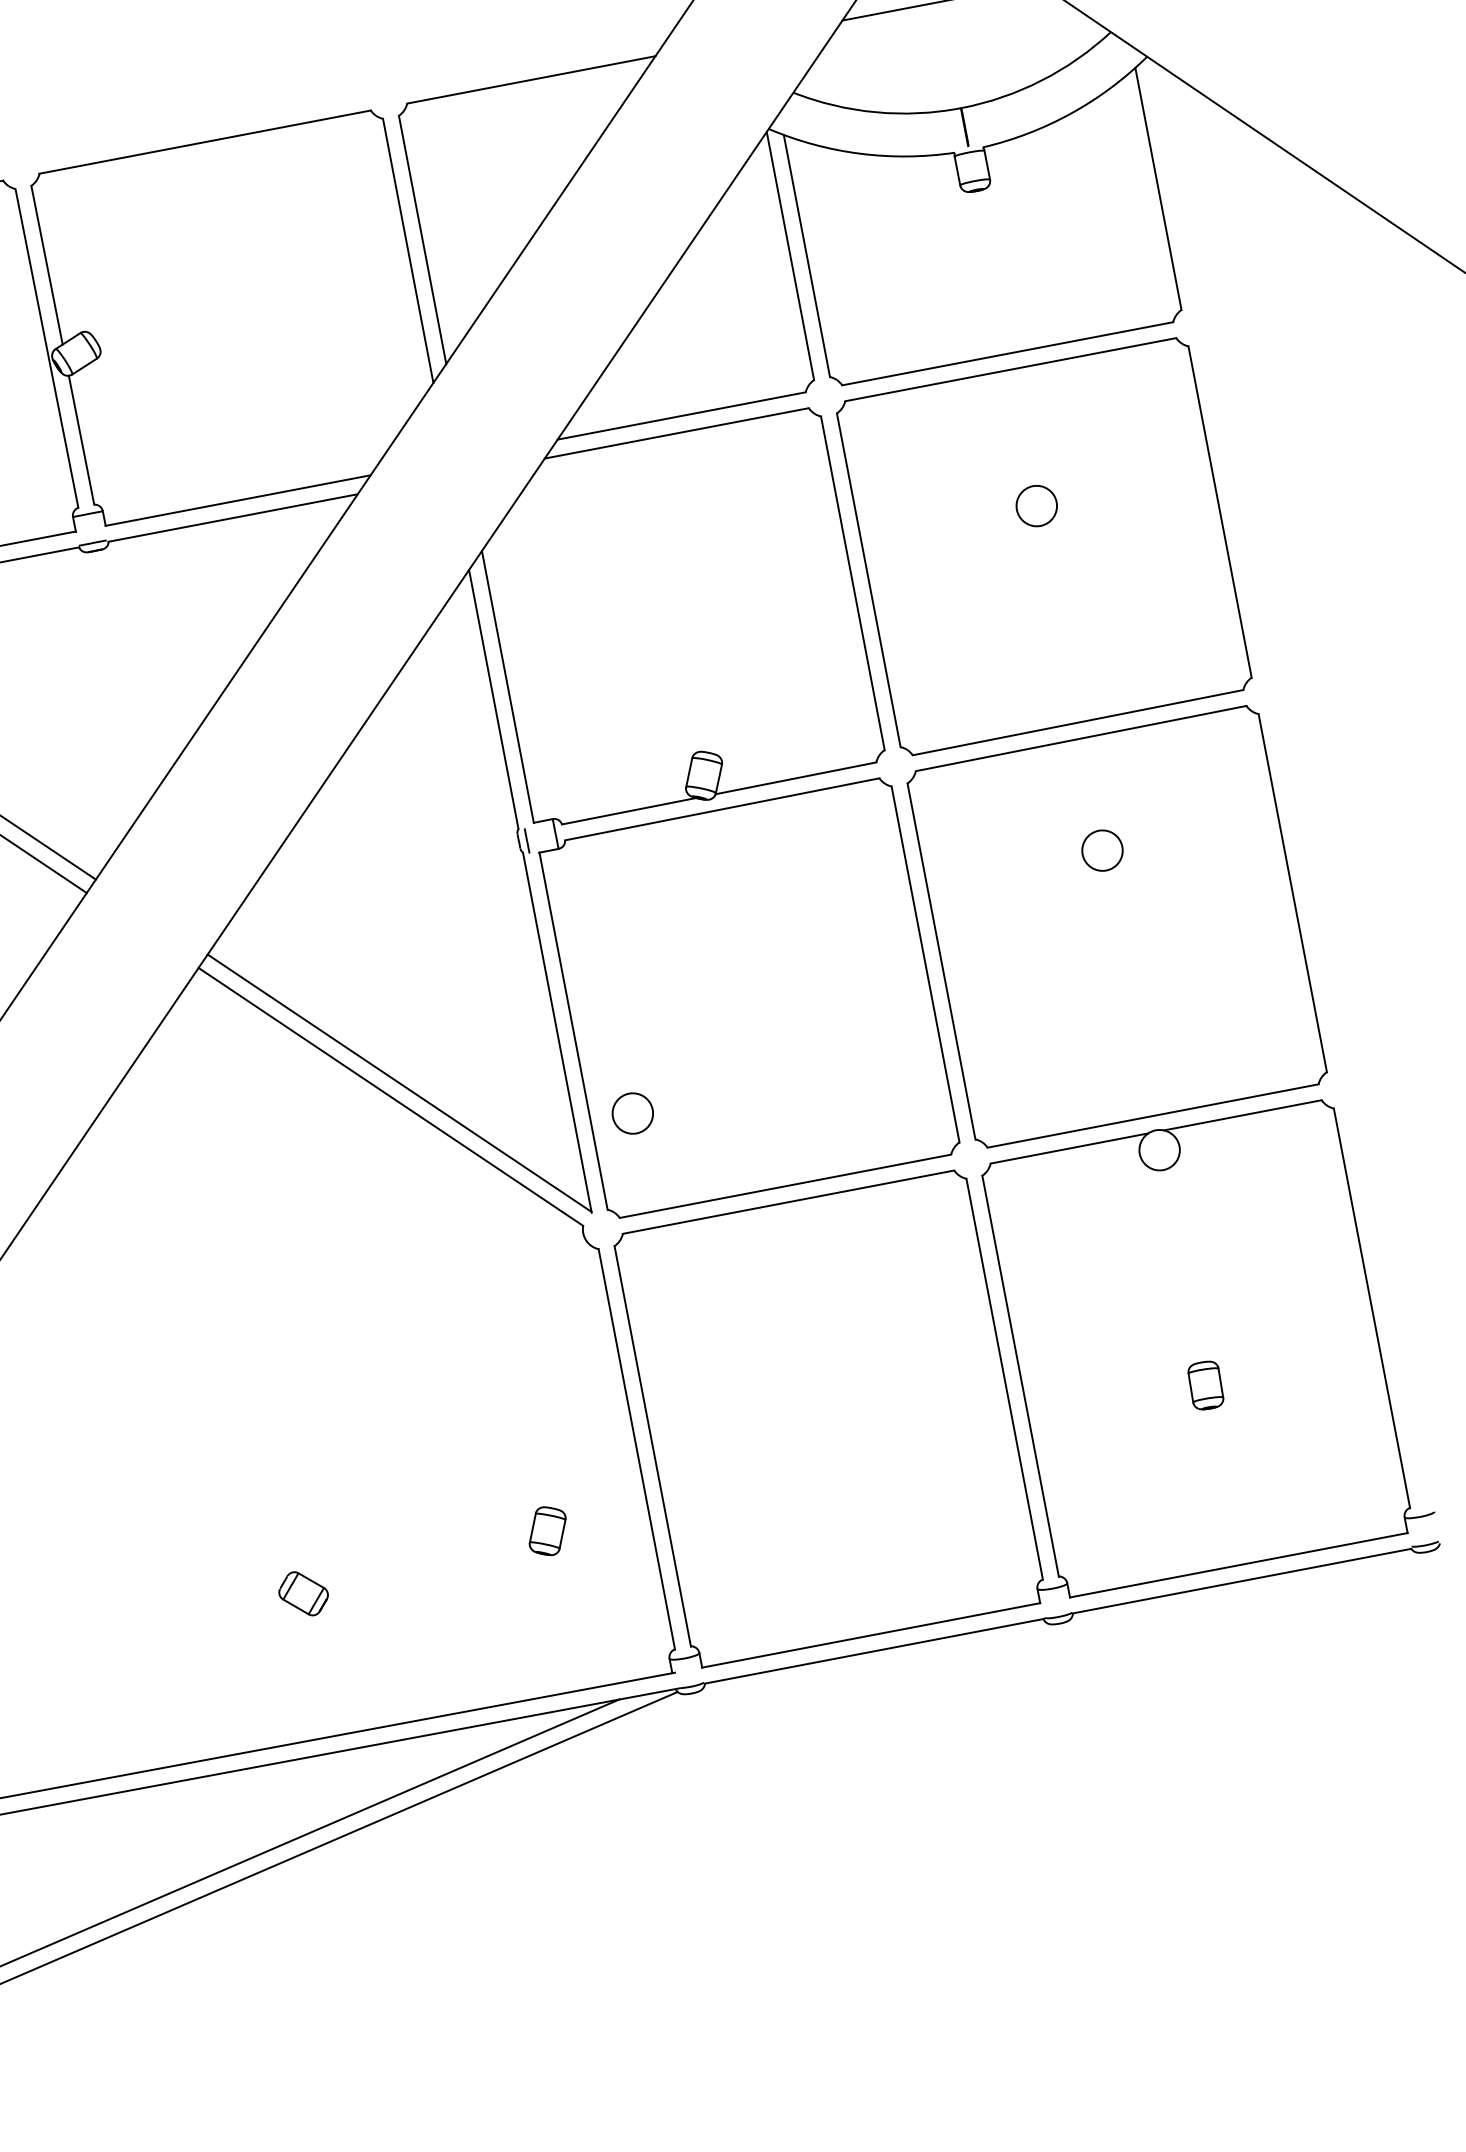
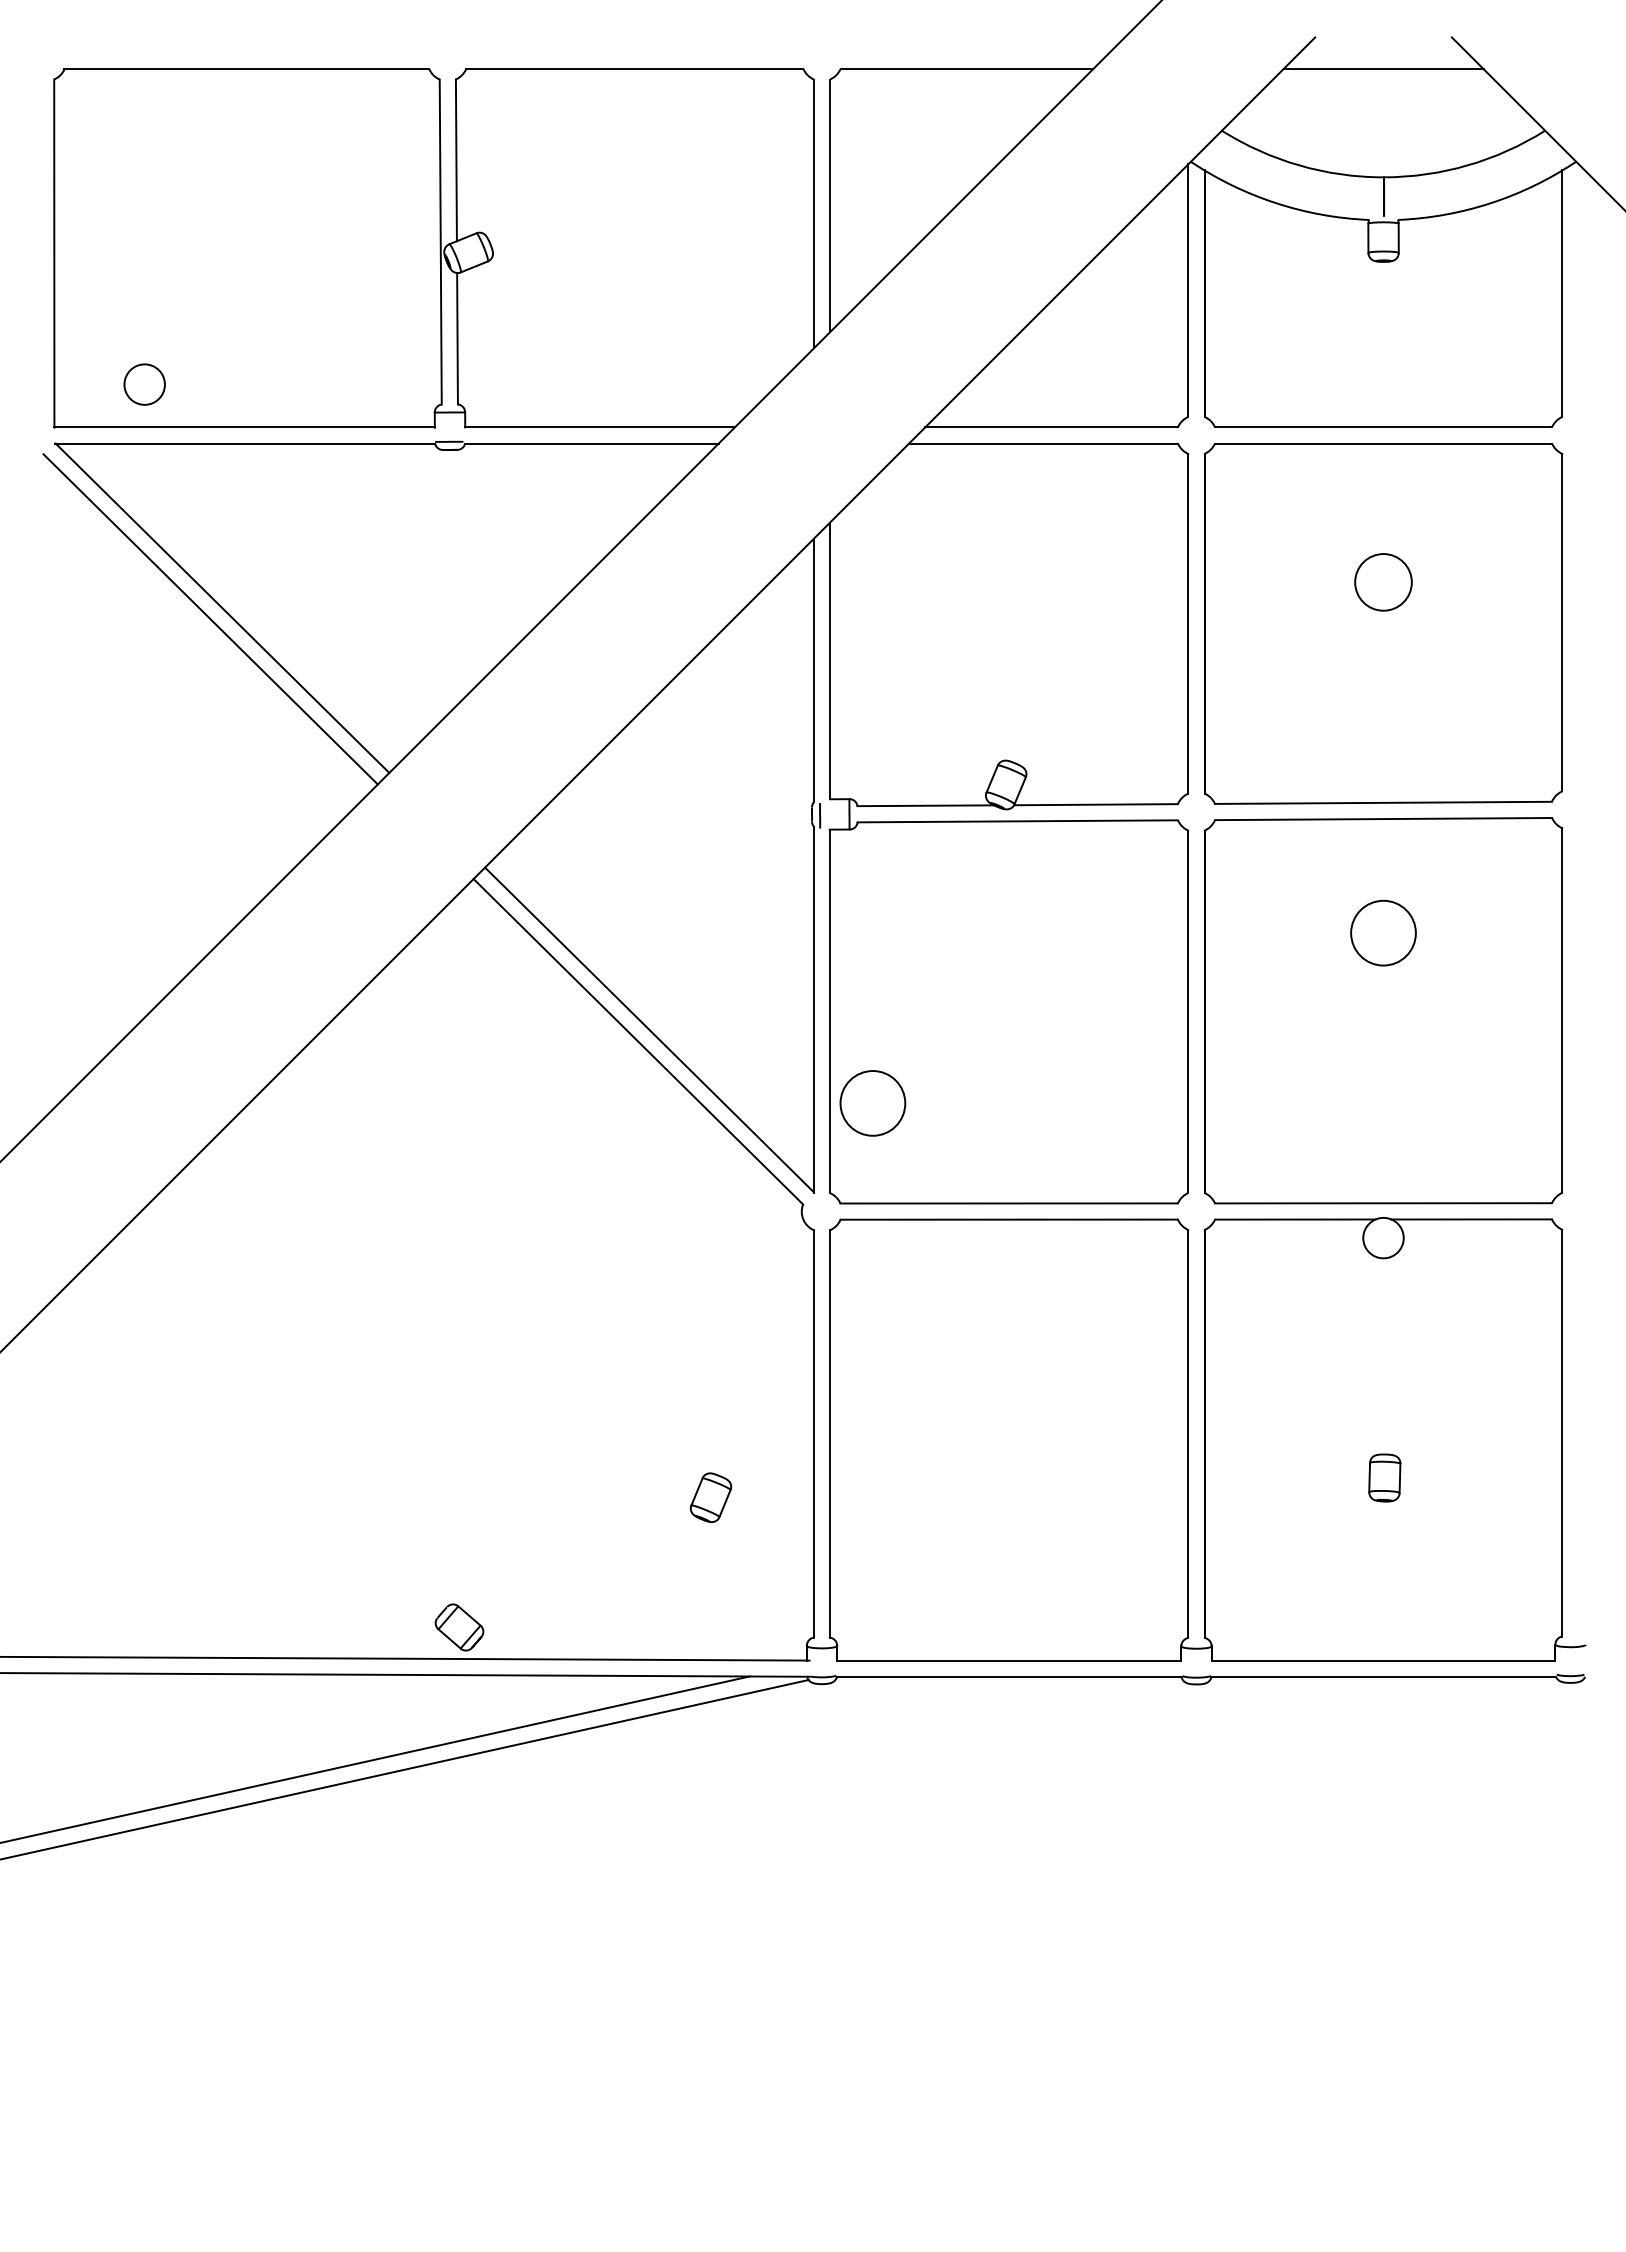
circle: (1036, 506) -> (1383, 582), size x1.4
circle: (1102, 849) -> (1383, 932), size x1.6
circle: (632, 1113) -> (872, 1103), size x1.6
part: (303, 1593) -> (459, 1627), moved

